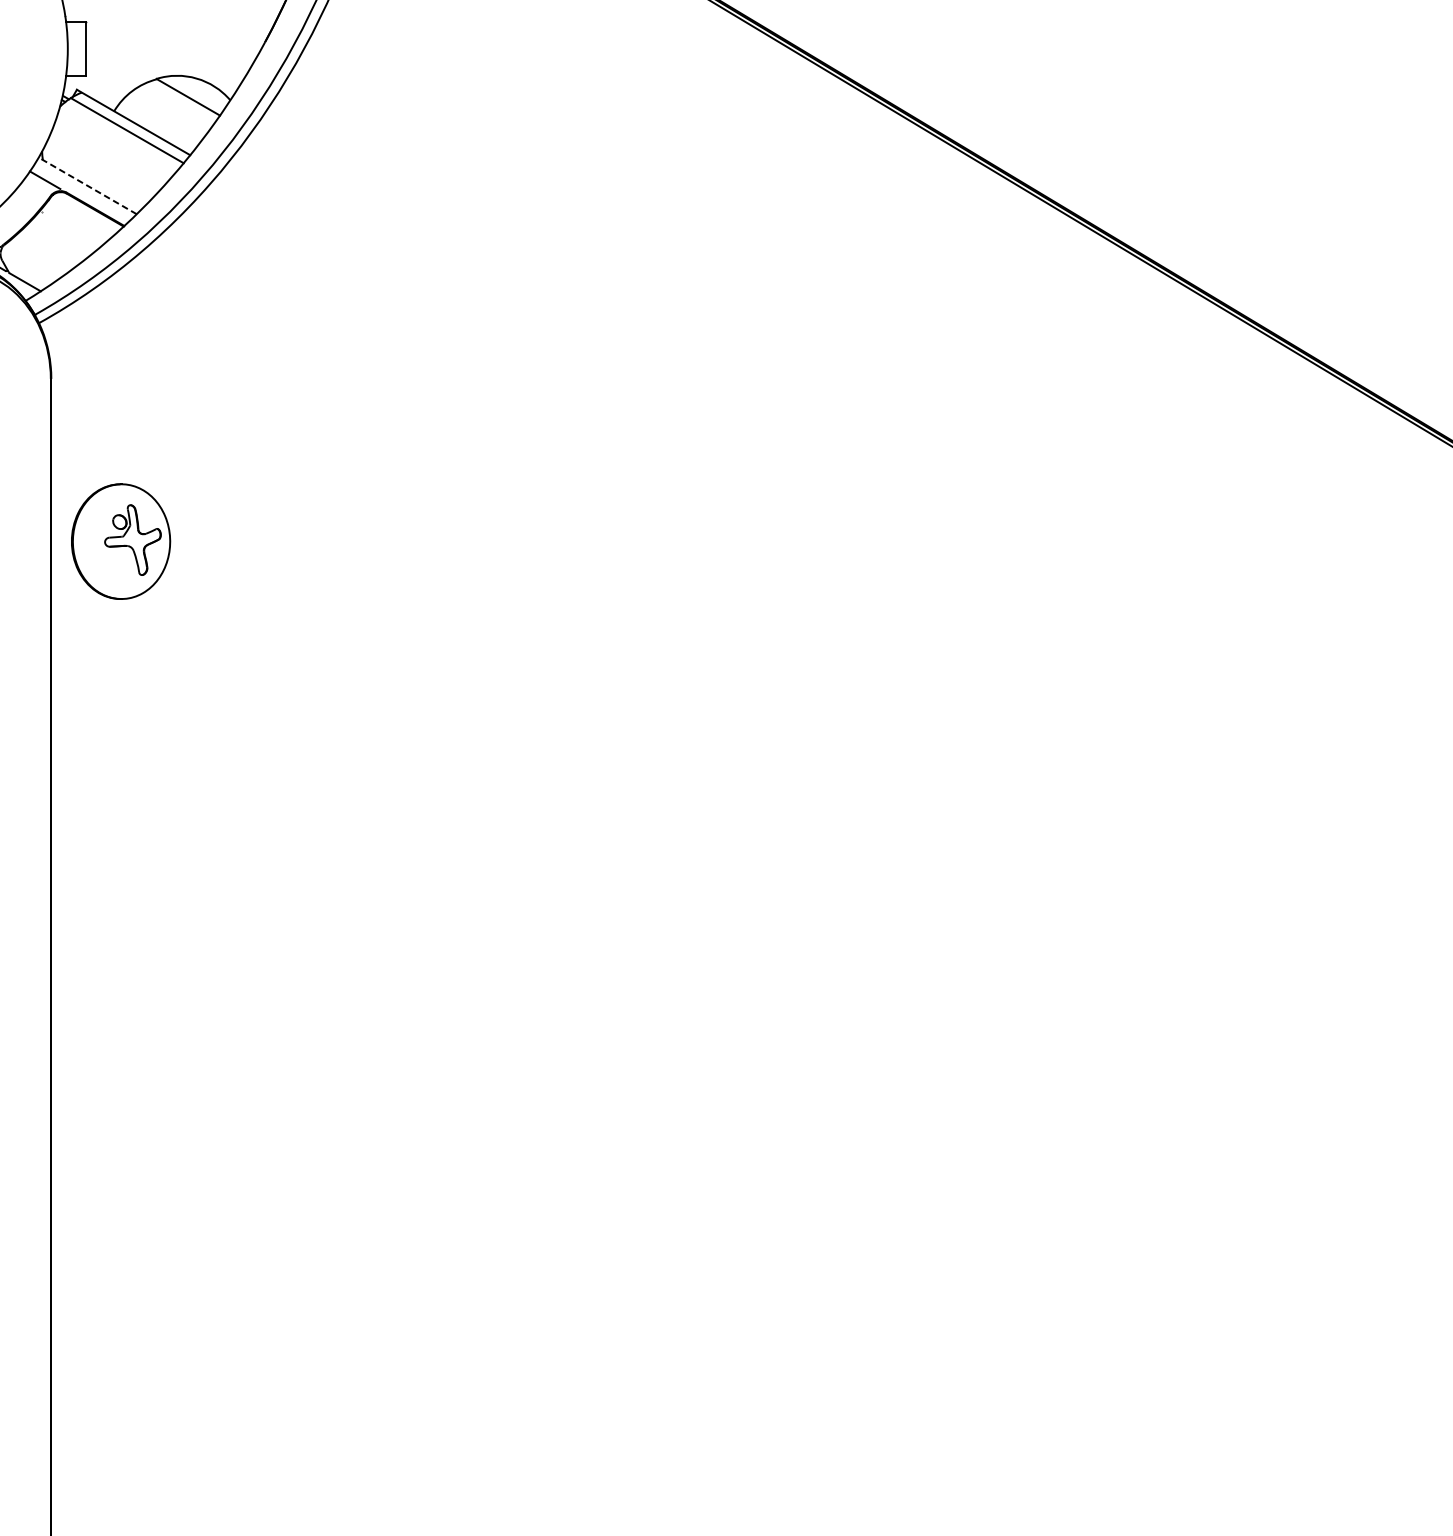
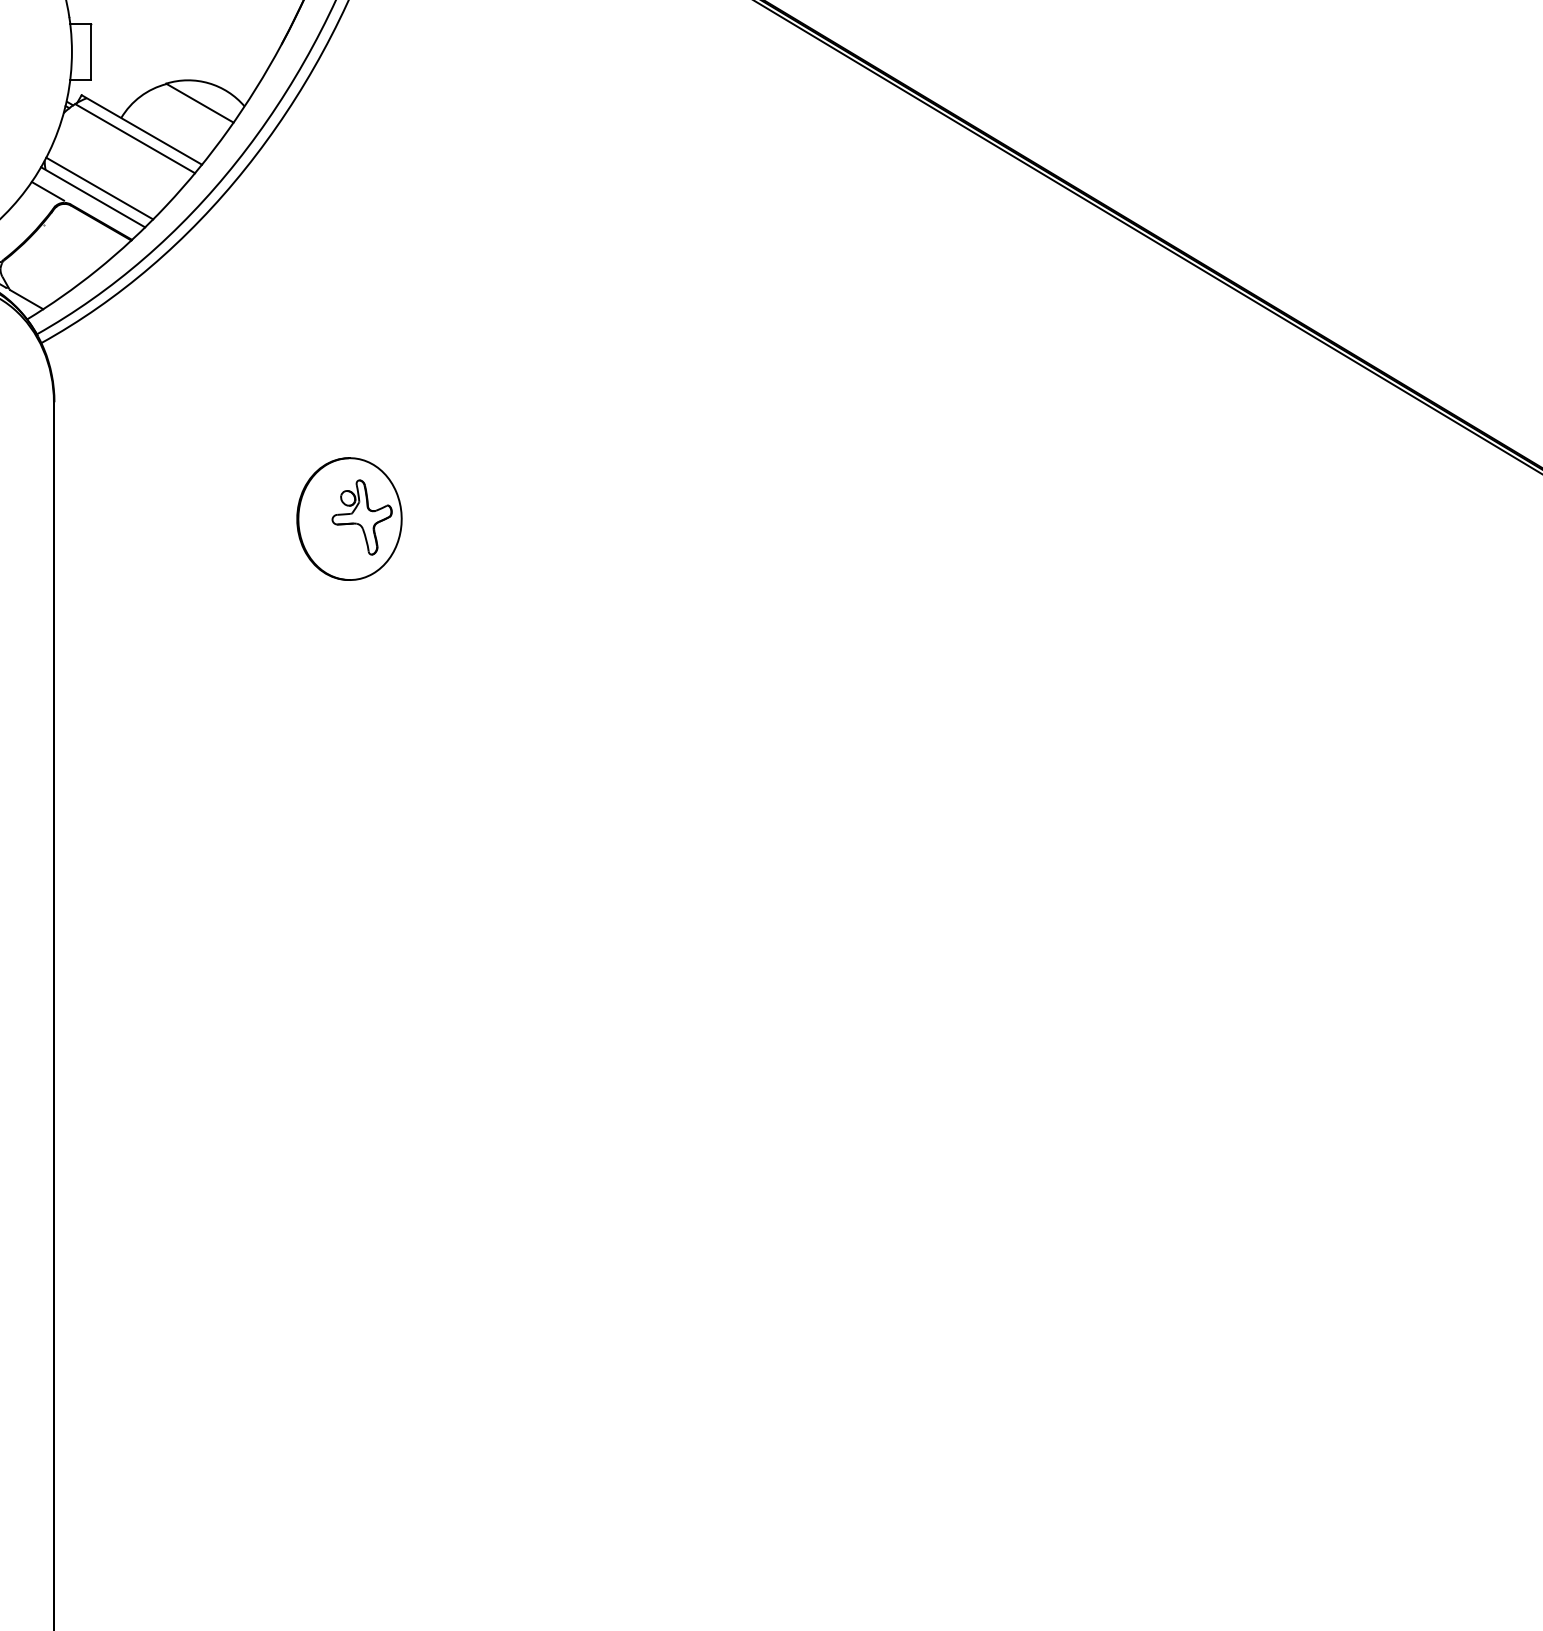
line: (93, 177) -> (99, 188), added
line: (87, 186) -> (92, 197), dashed -> solid
part: (121, 541) -> (349, 518), moved

